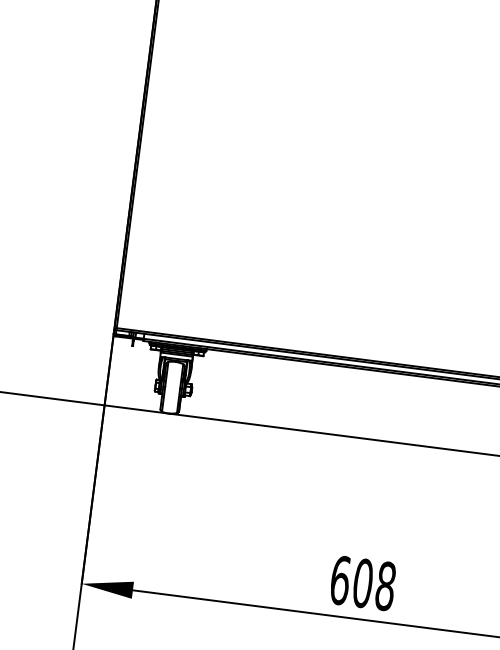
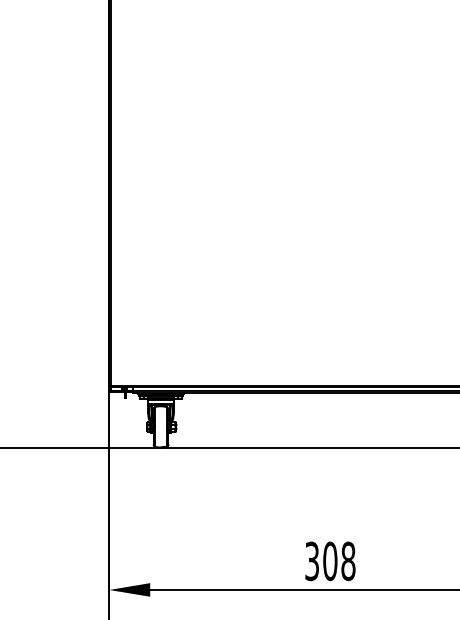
text: (340, 580) -> (312, 561), 608 -> 308

